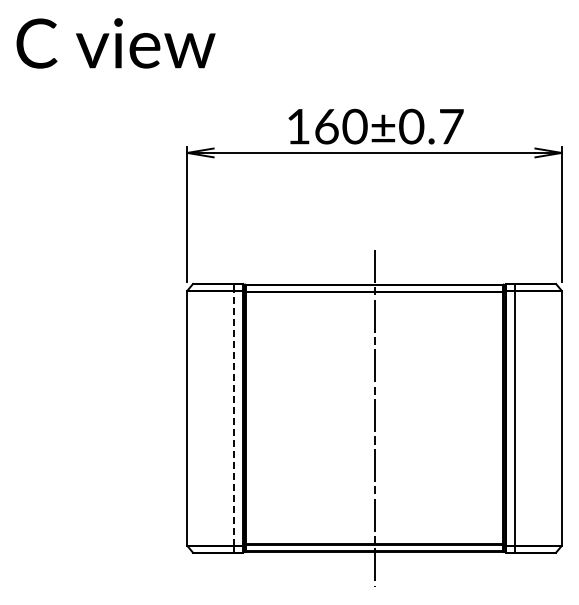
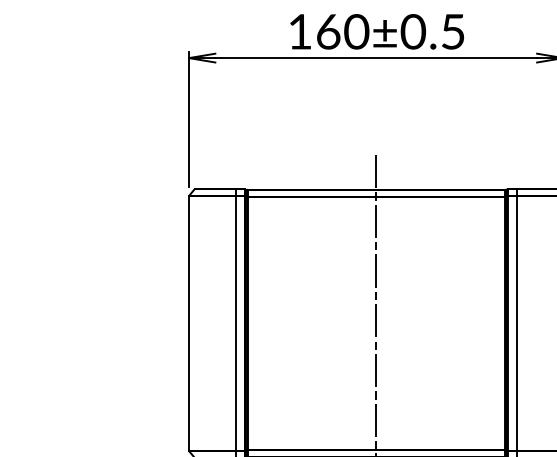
text: (451, 126) -> (453, 31), 160±0.7 -> 160±0.5
line: (234, 417) -> (236, 322), dashed -> solid

